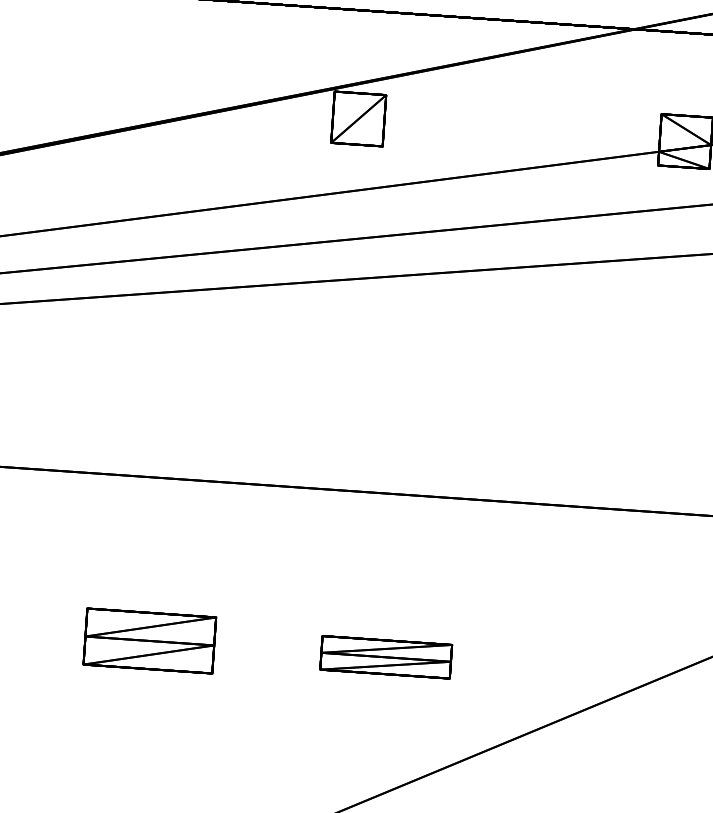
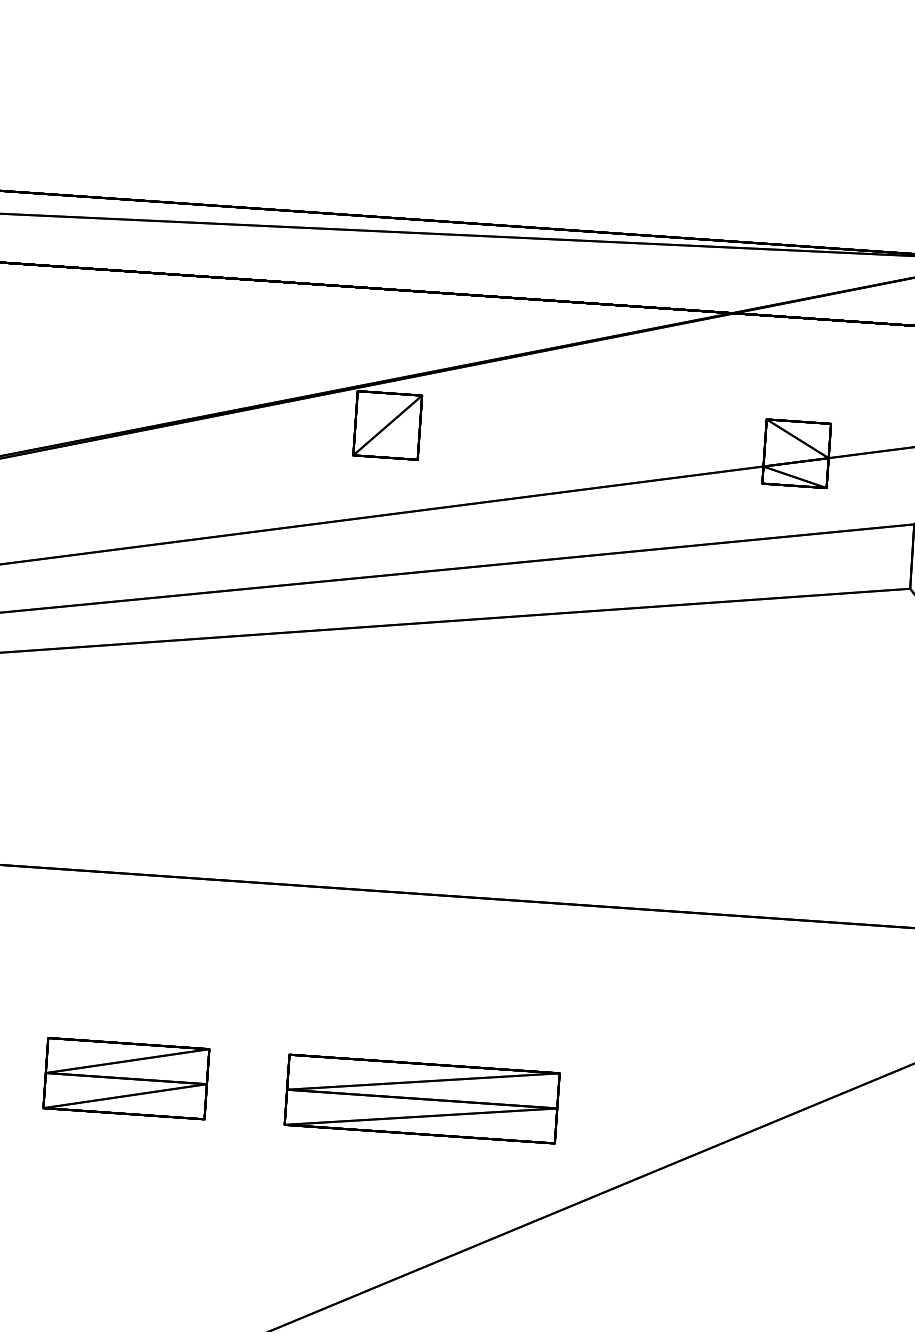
part: (385, 656) -> (421, 1098), size x1.67

